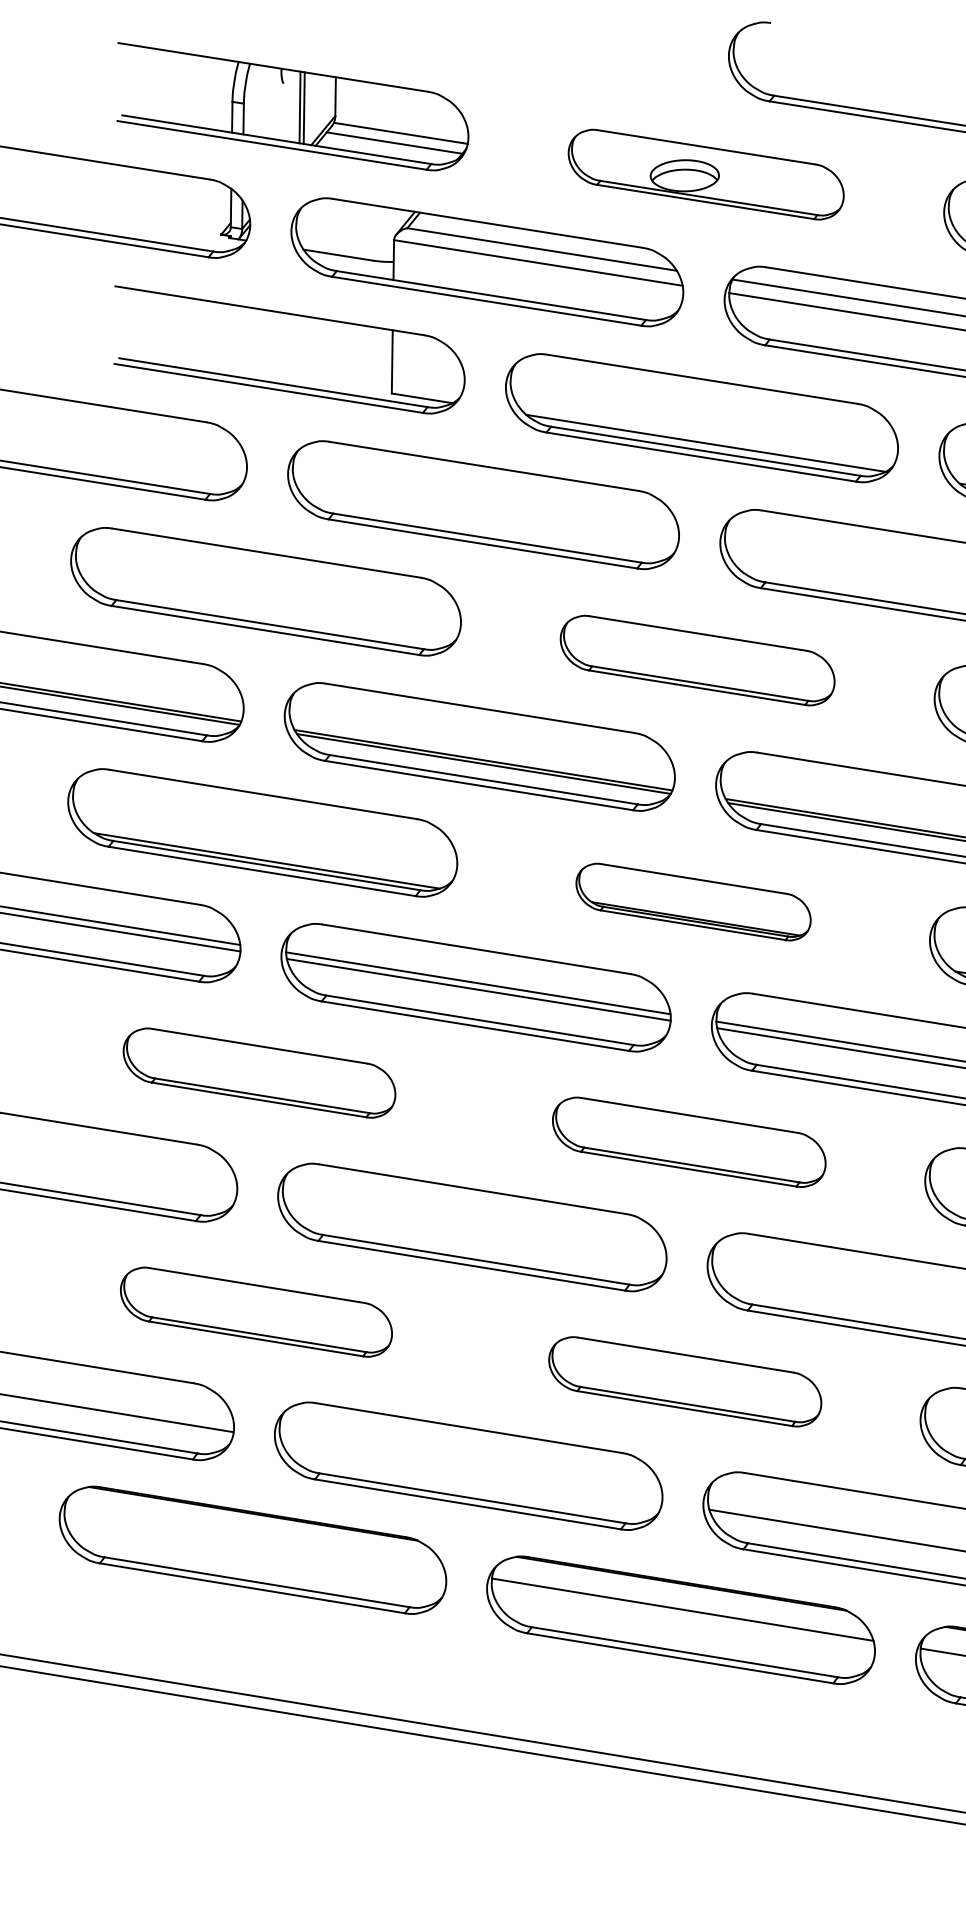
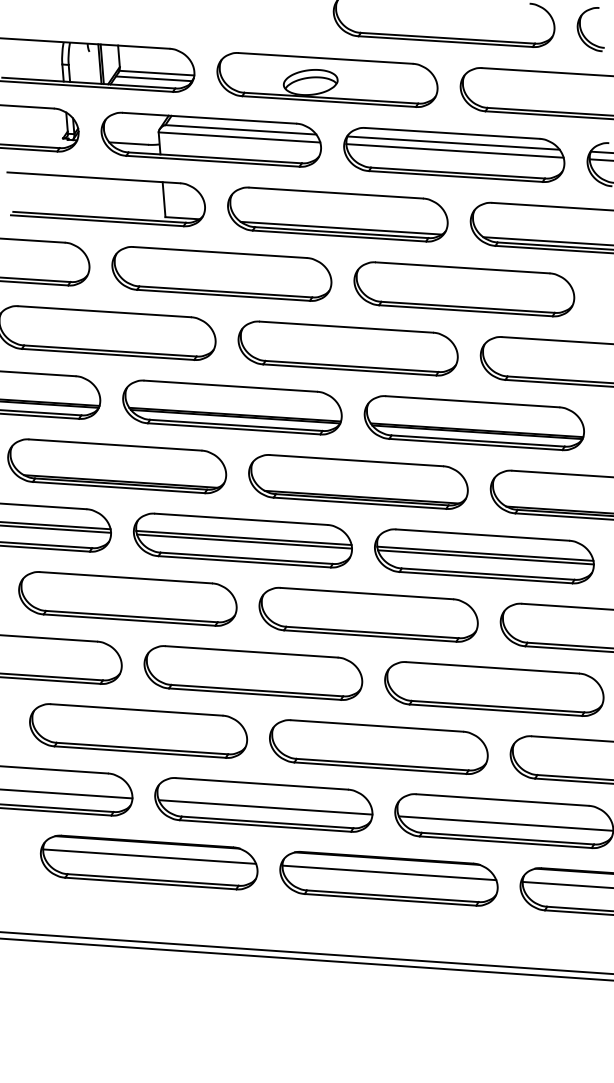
part: (706, 173) -> (327, 79), size x1.43
part: (696, 660) -> (347, 348), size x1.43
part: (693, 901) -> (358, 481), size x1.67
part: (258, 1072) -> (127, 598), size x1.43
part: (689, 1141) -> (368, 614), size x1.43
part: (256, 1311) -> (138, 730), size x1.43
part: (684, 1380) -> (378, 746), size x1.43
line: (471, 1471) -> (265, 807), added
line: (254, 1539) -> (149, 856), added

